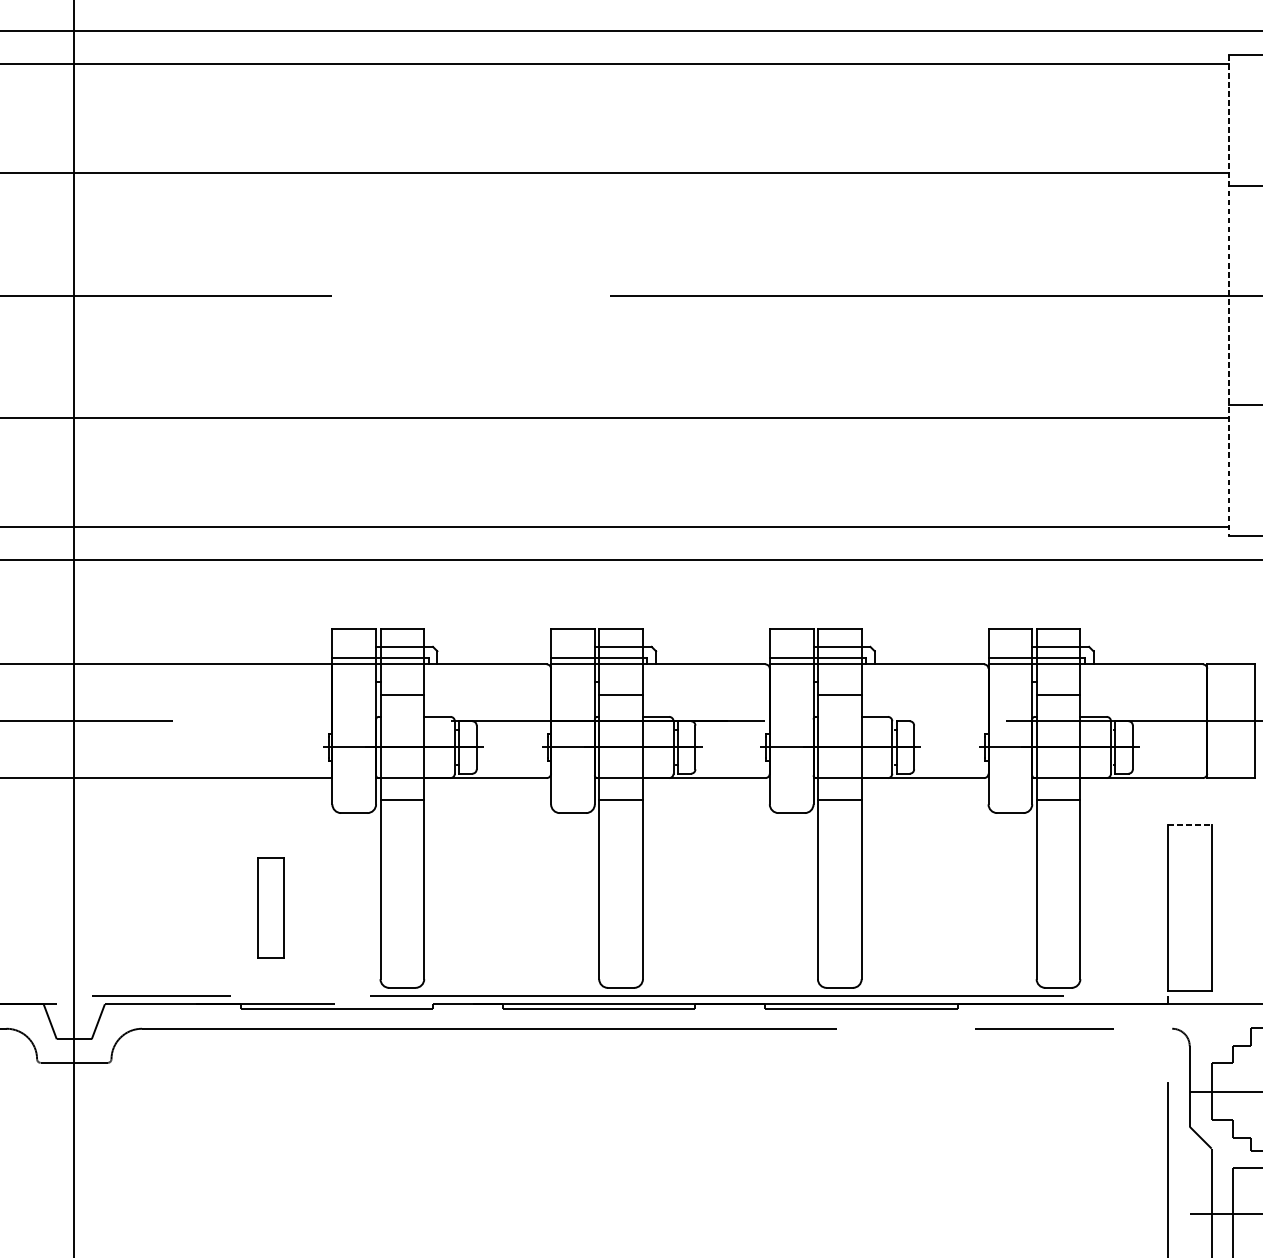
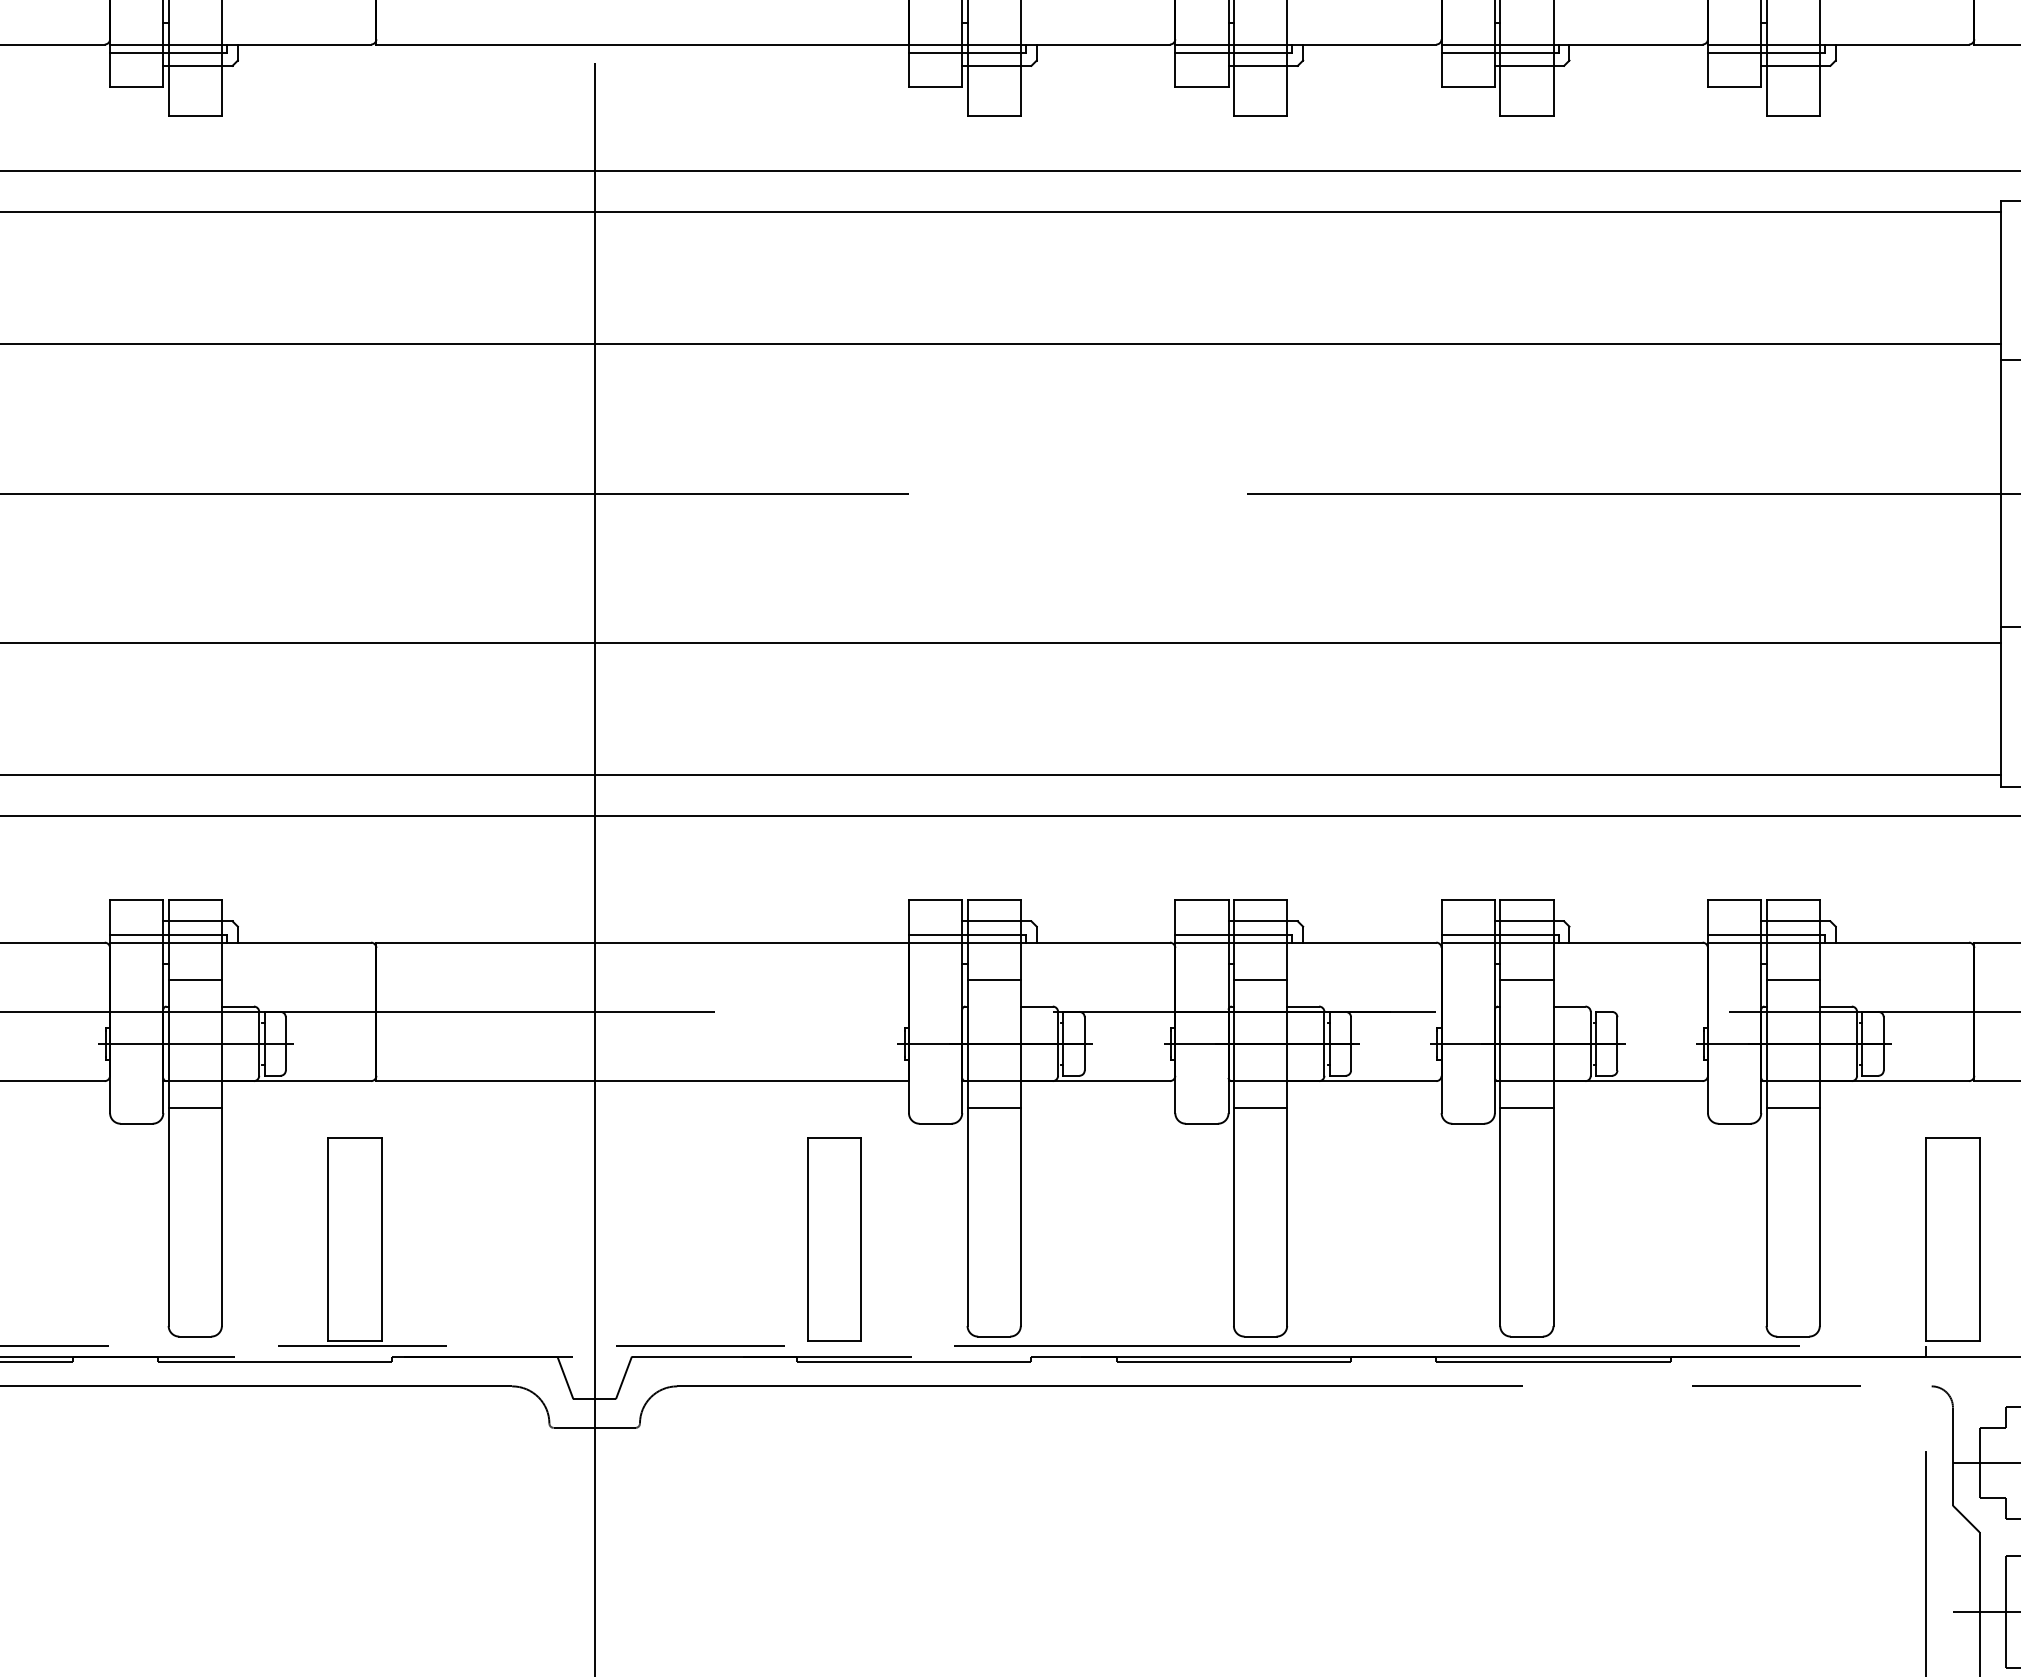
line: (1228, 295) -> (2000, 493), dashed -> solid
line: (1190, 825) -> (1953, 1138), dashed -> solid
part: (271, 908) -> (834, 1239), size x1.67

